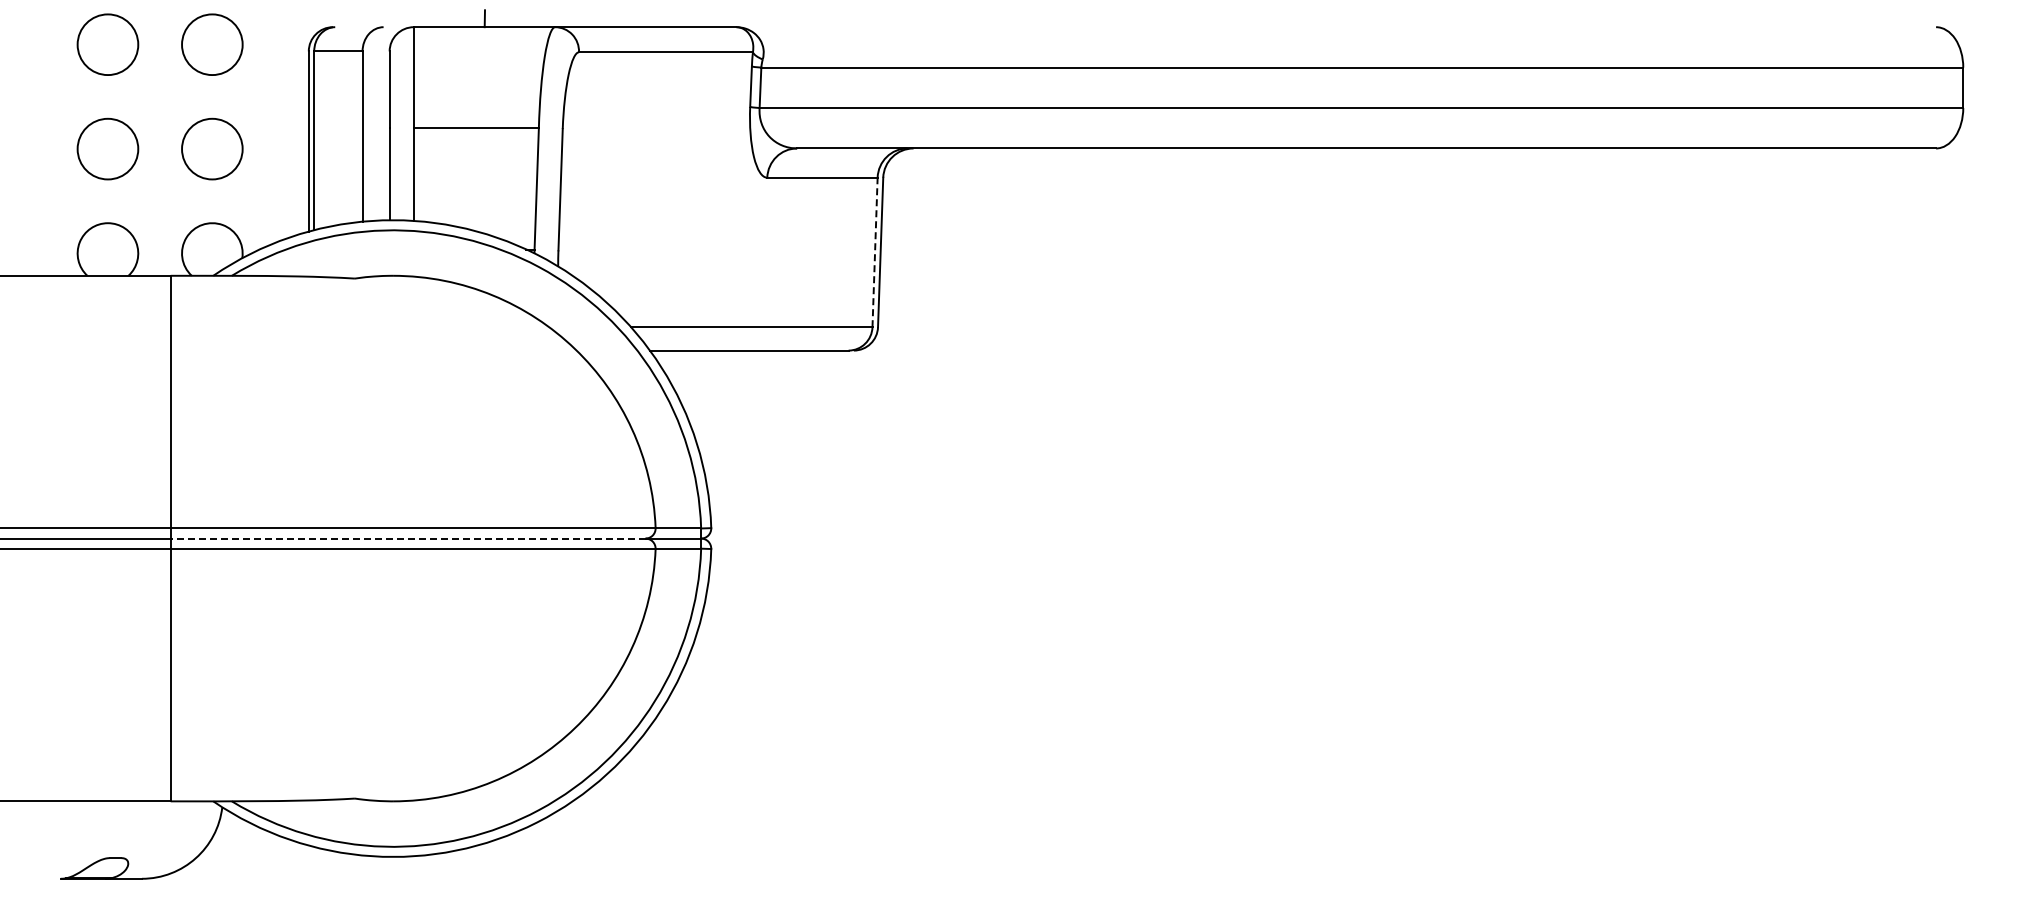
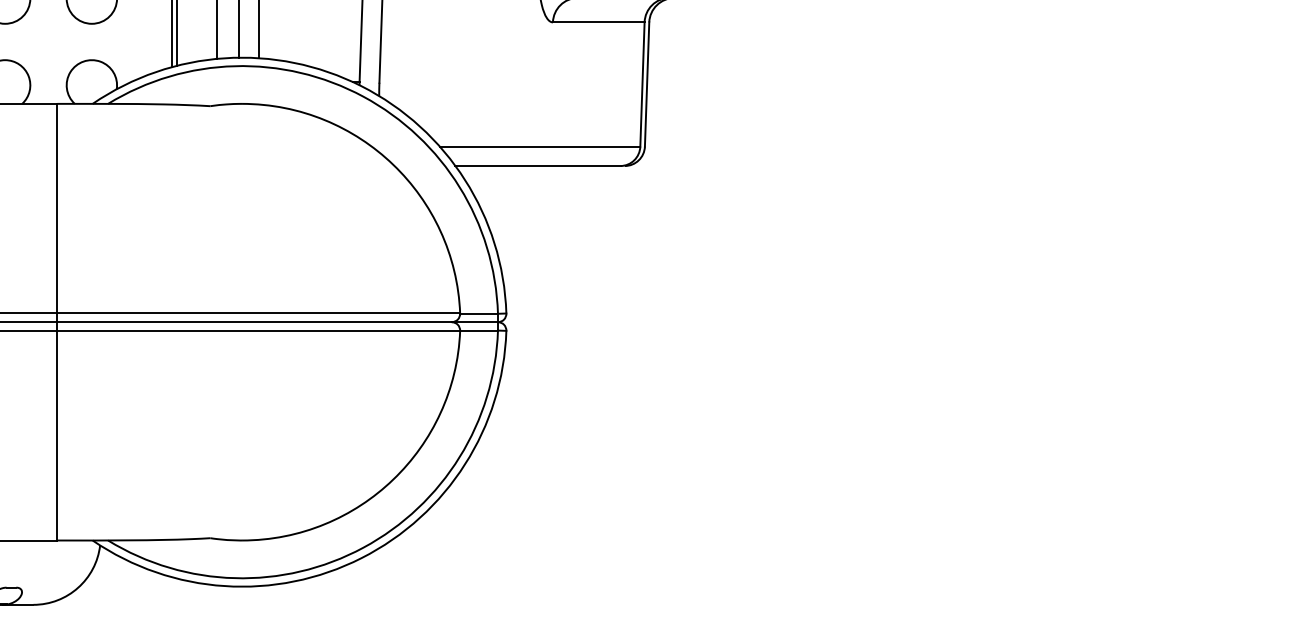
line: (875, 252) -> (642, 84), dashed -> solid
line: (407, 538) -> (254, 322), dashed -> solid

